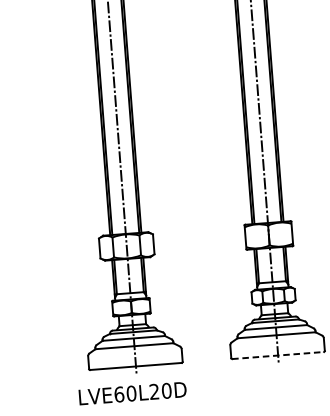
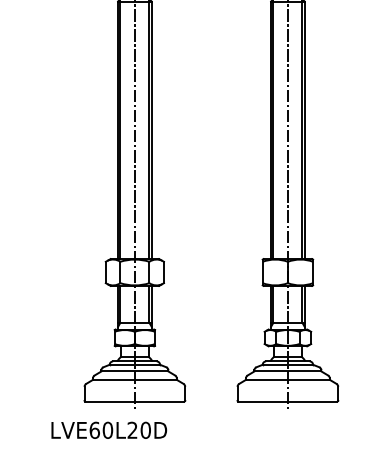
line: (278, 355) -> (288, 401), dashed -> solid
text: (132, 392) -> (109, 429), moved

